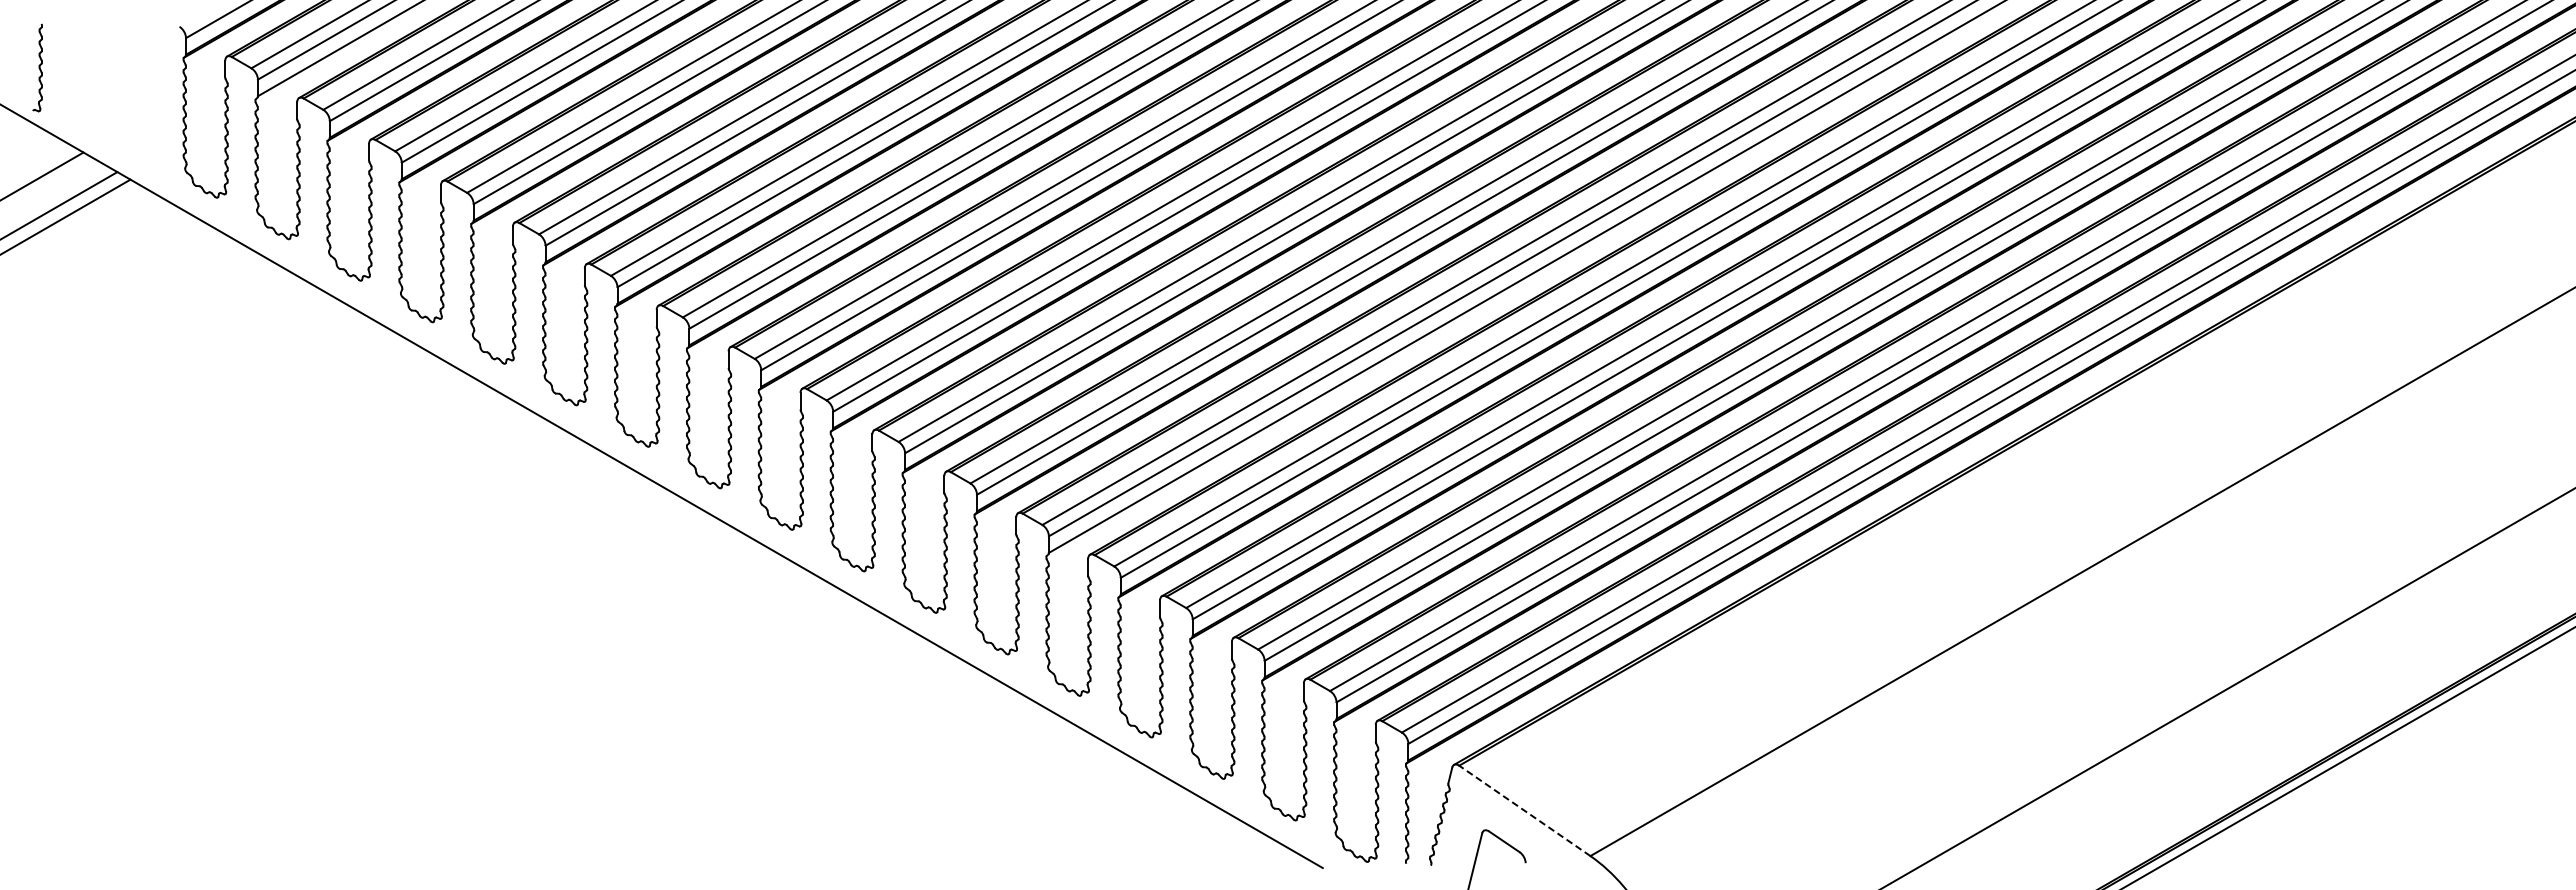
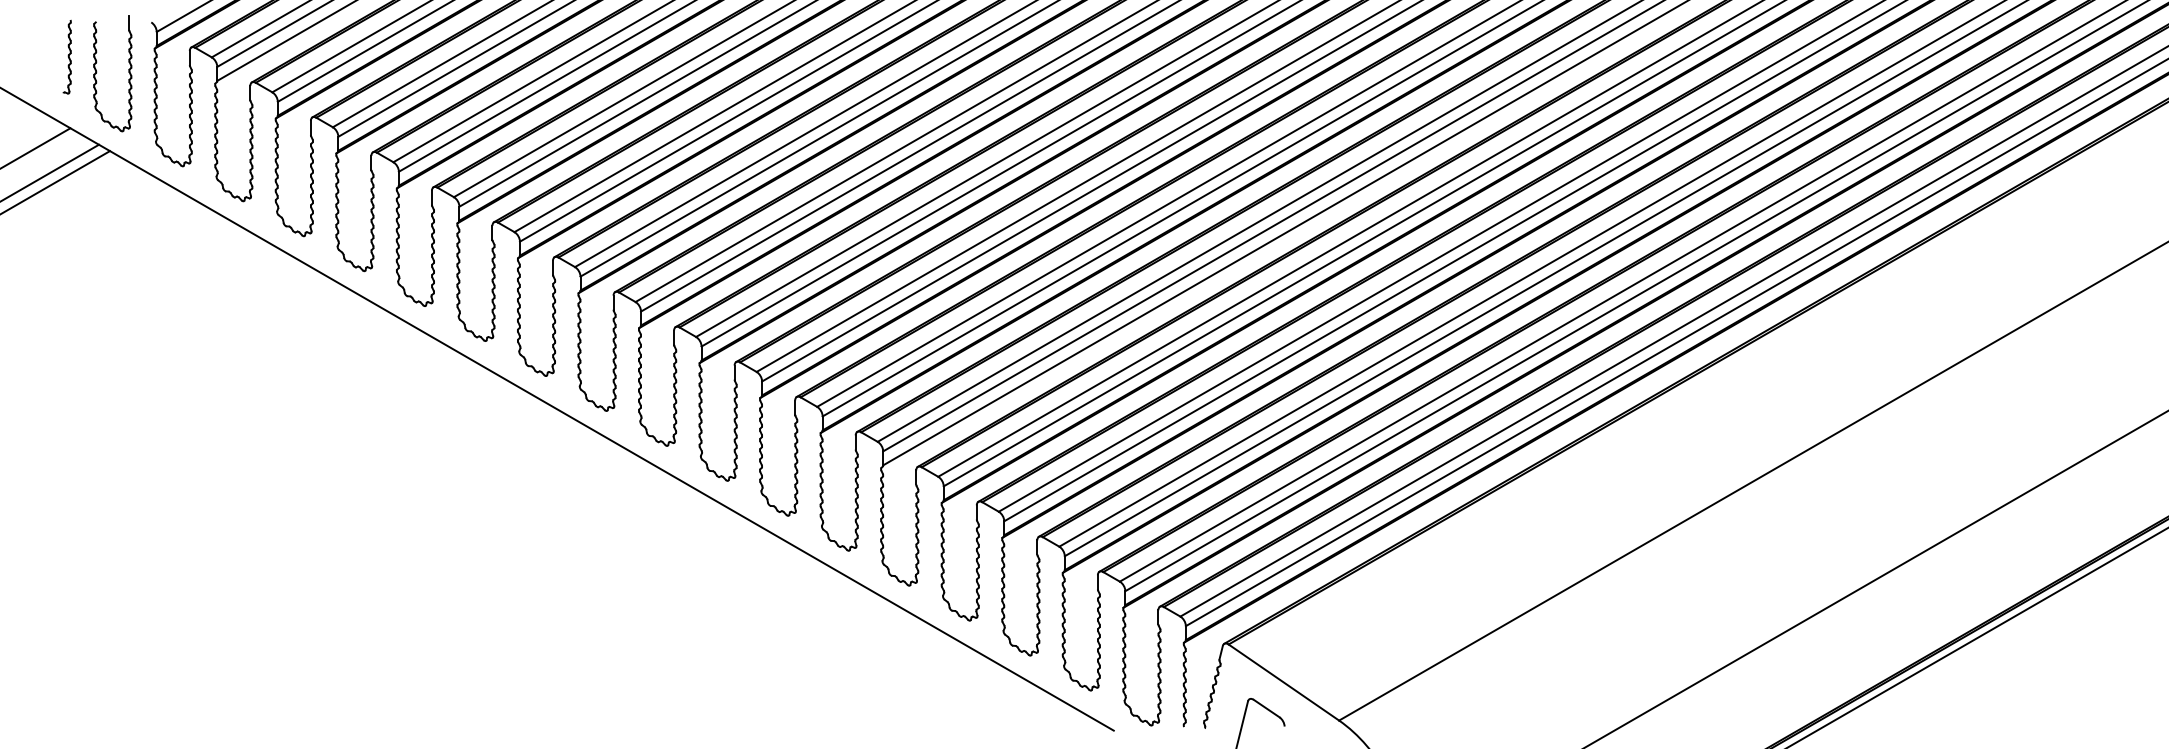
part: (37, 67) -> (67, 56), moved
part: (114, 87) -> (96, 73), added
line: (1524, 810) -> (1283, 682), dashed -> solid

